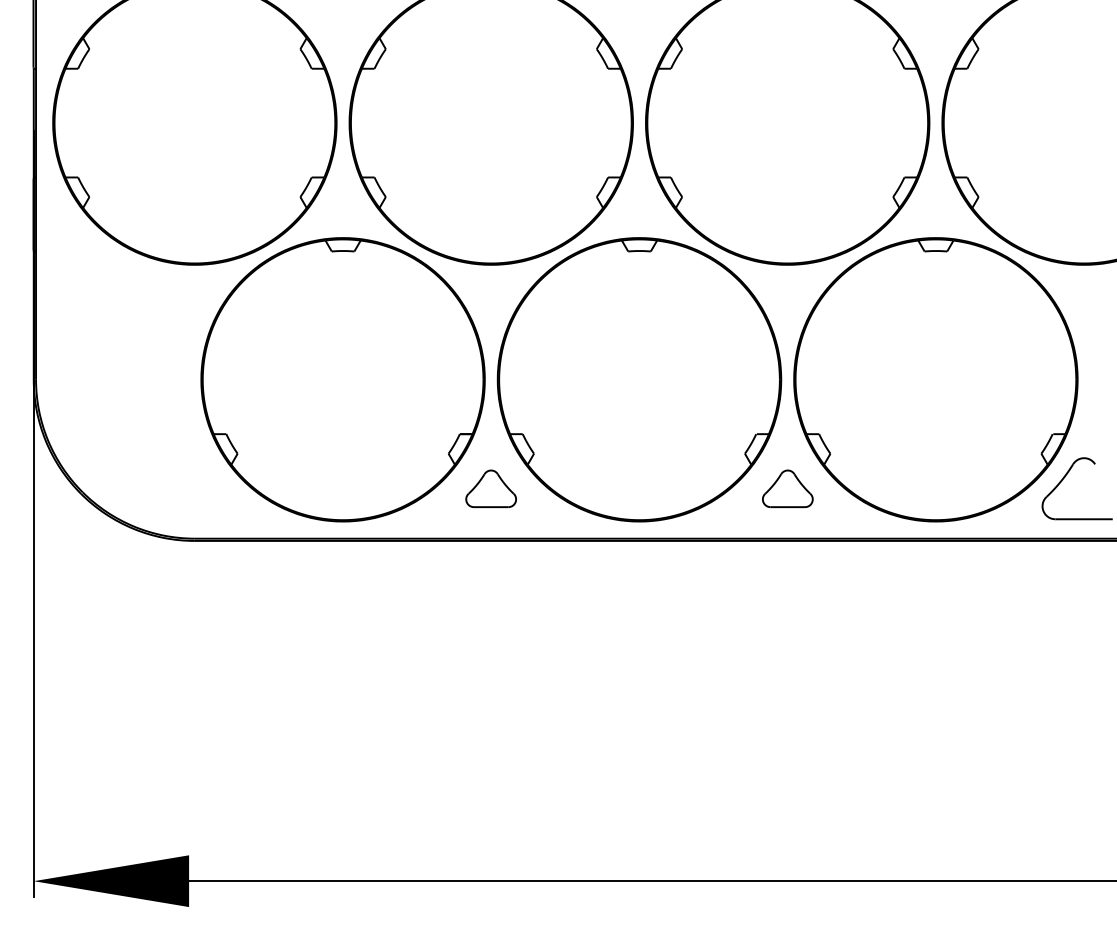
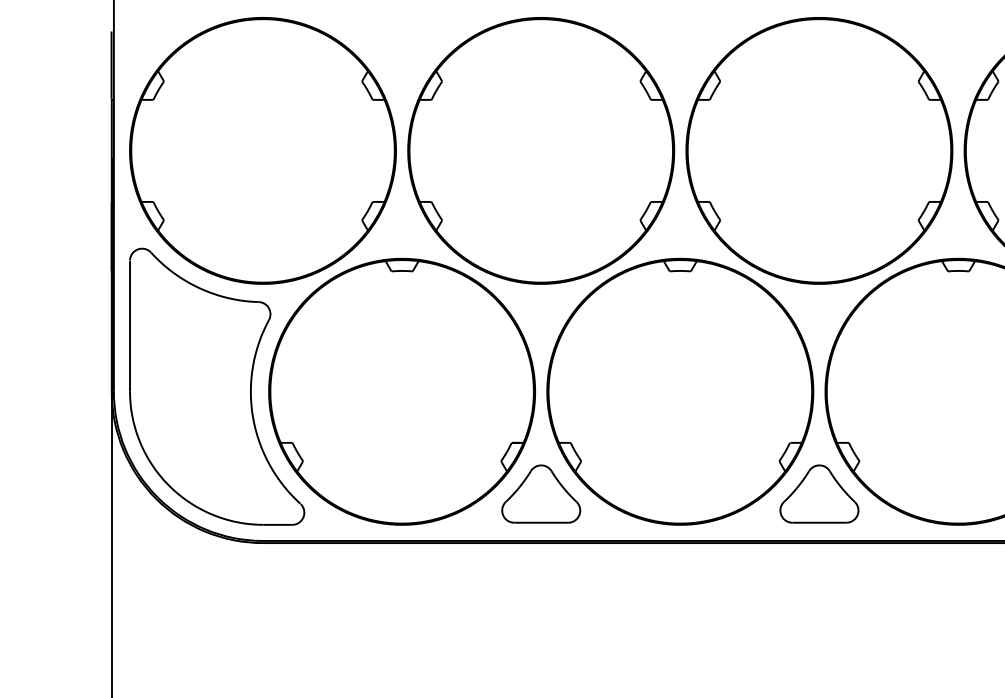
part: (145, 374) -> (216, 386), added
part: (490, 488) -> (540, 493), size x1.67
part: (787, 488) -> (819, 493), size x1.67

